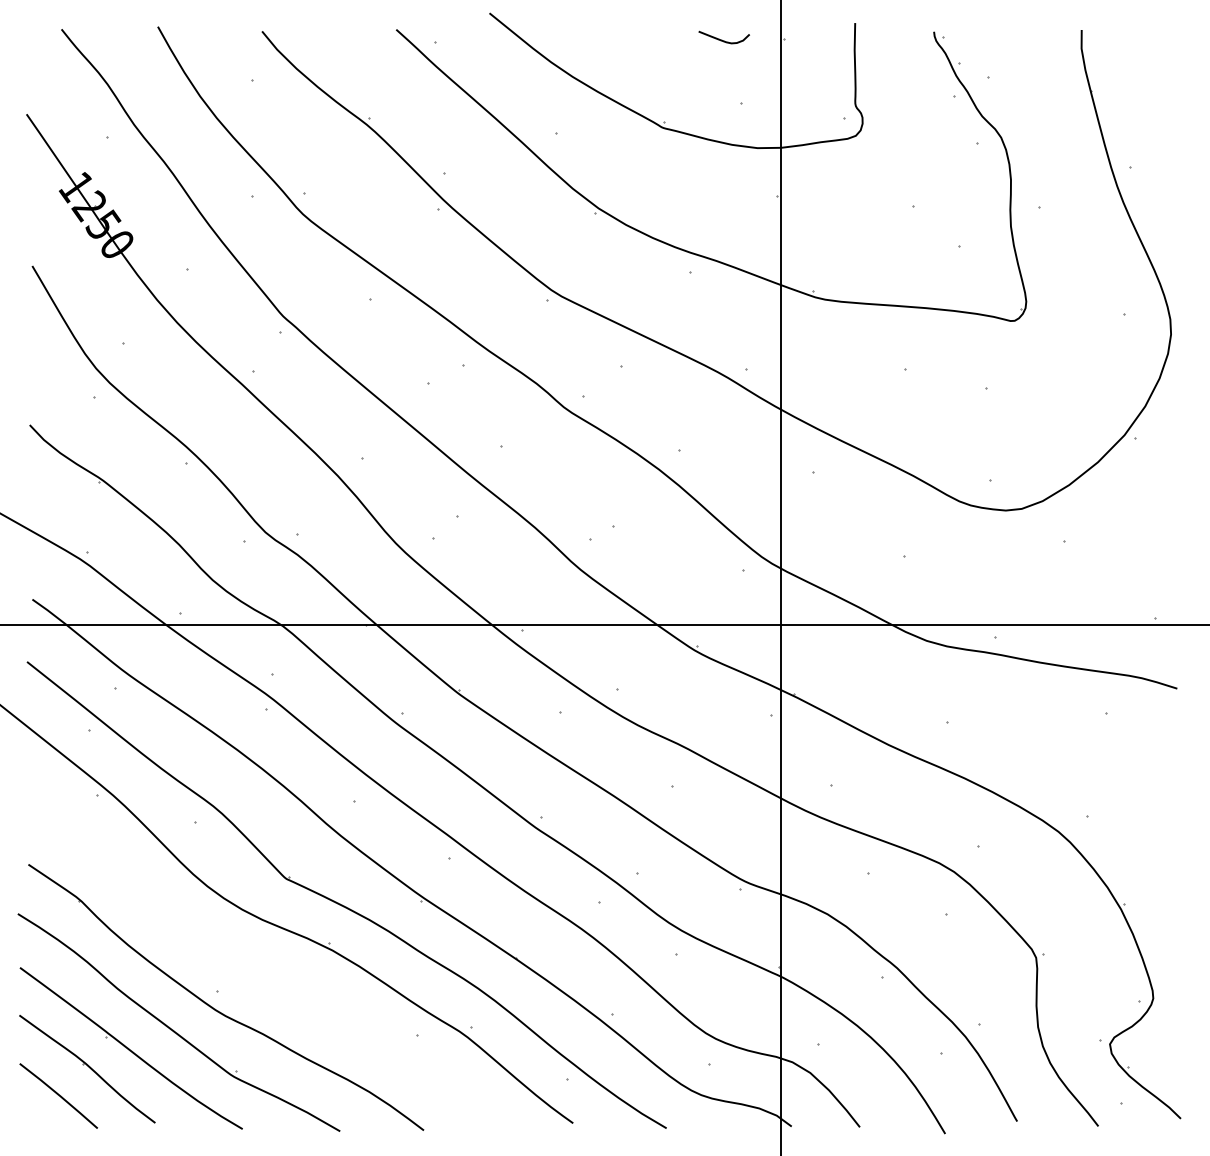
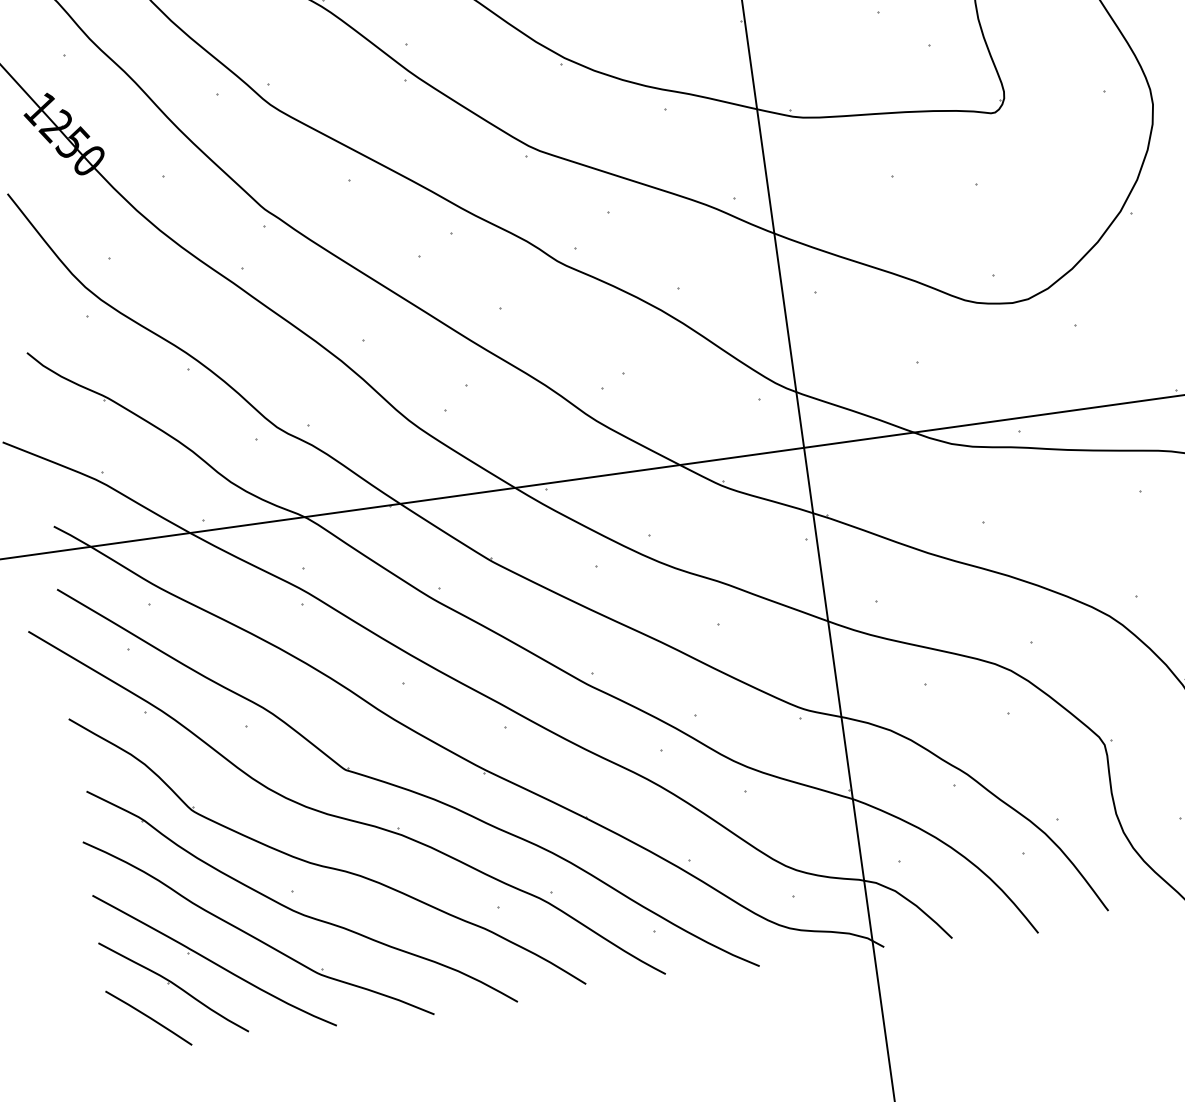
part: (251, 969) -> (323, 865), added

